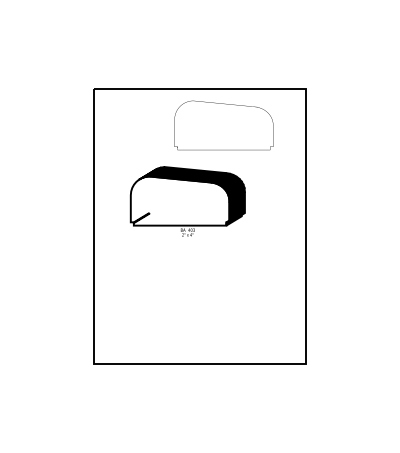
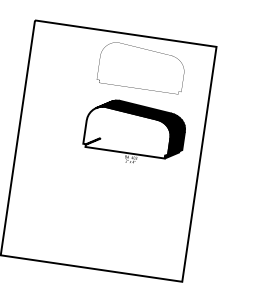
part: (187, 201) -> (134, 133), moved

